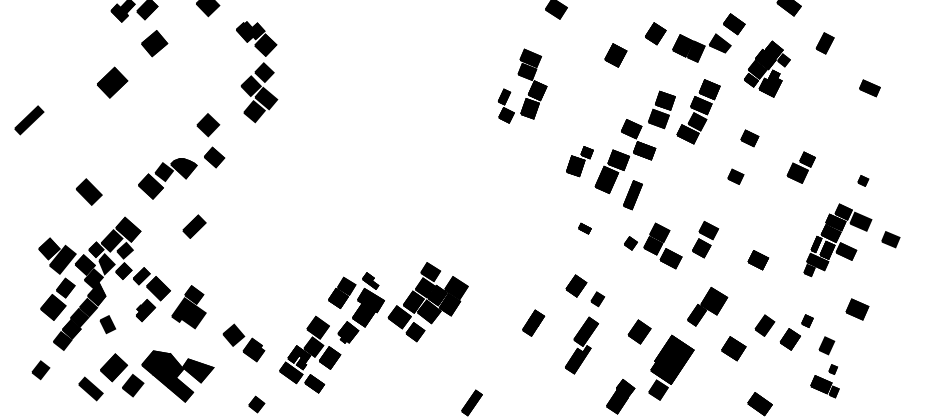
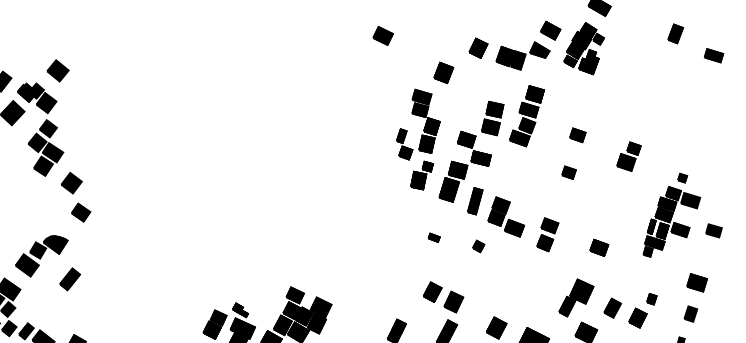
part: (824, 43) -> (675, 34), moved
part: (767, 68) -> (584, 48), moved
part: (257, 72) -> (41, 129), moved
part: (525, 78) -> (419, 116), moved
part: (869, 88) -> (713, 55), moved
part: (167, 178) -> (41, 256), moved
part: (863, 180) -> (682, 177), moved
part: (890, 239) -> (713, 230), moved
part: (662, 245) -> (505, 216), moved
part: (597, 299) -> (453, 302), size x1.67
part: (707, 306) -> (576, 297), moved
part: (826, 345) -> (690, 313), moved

